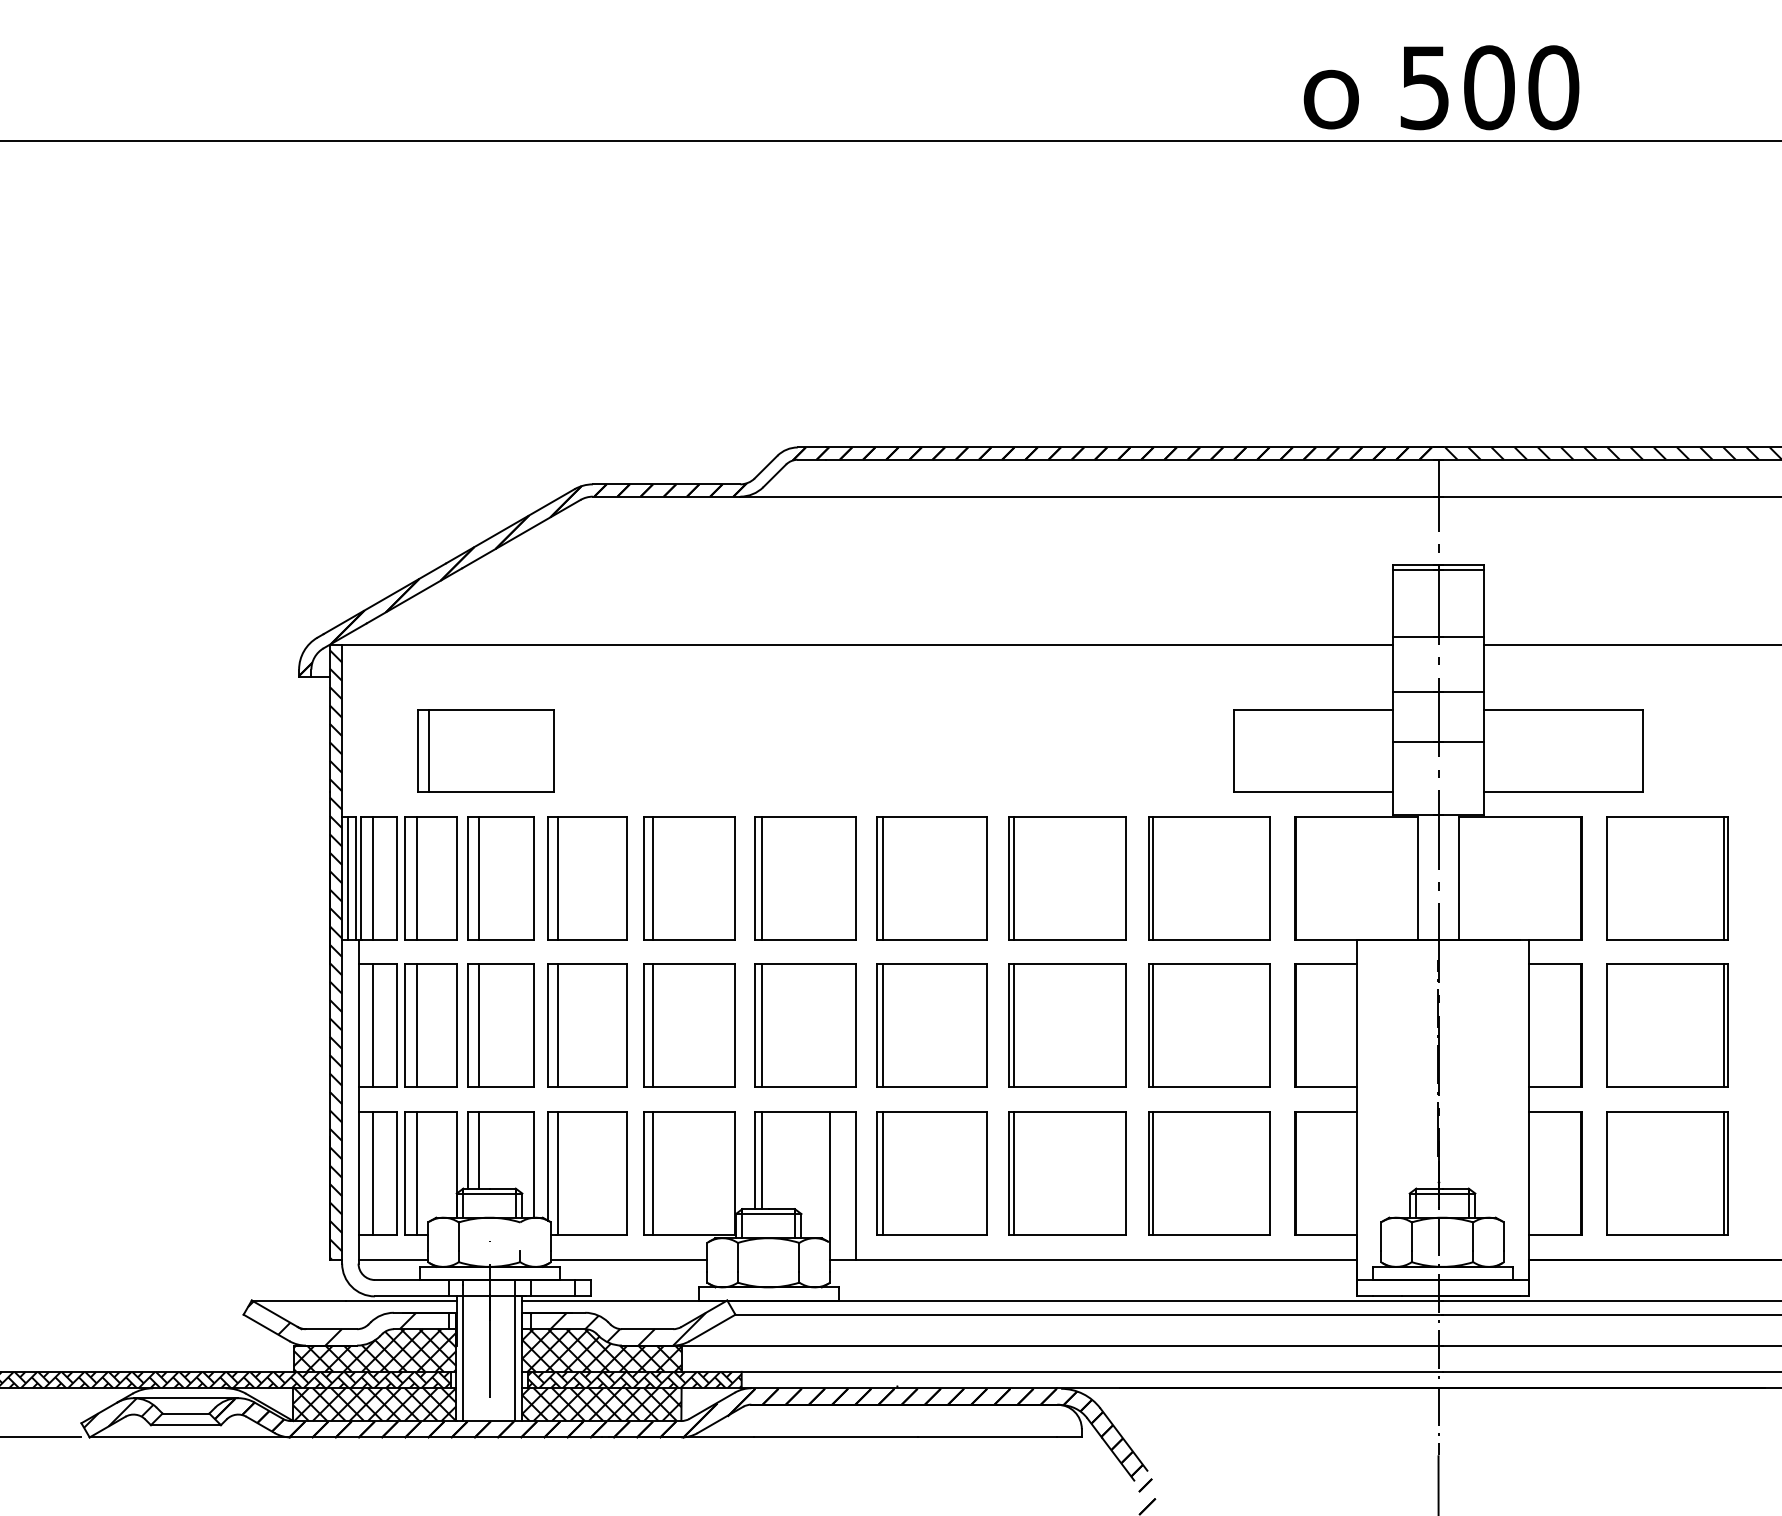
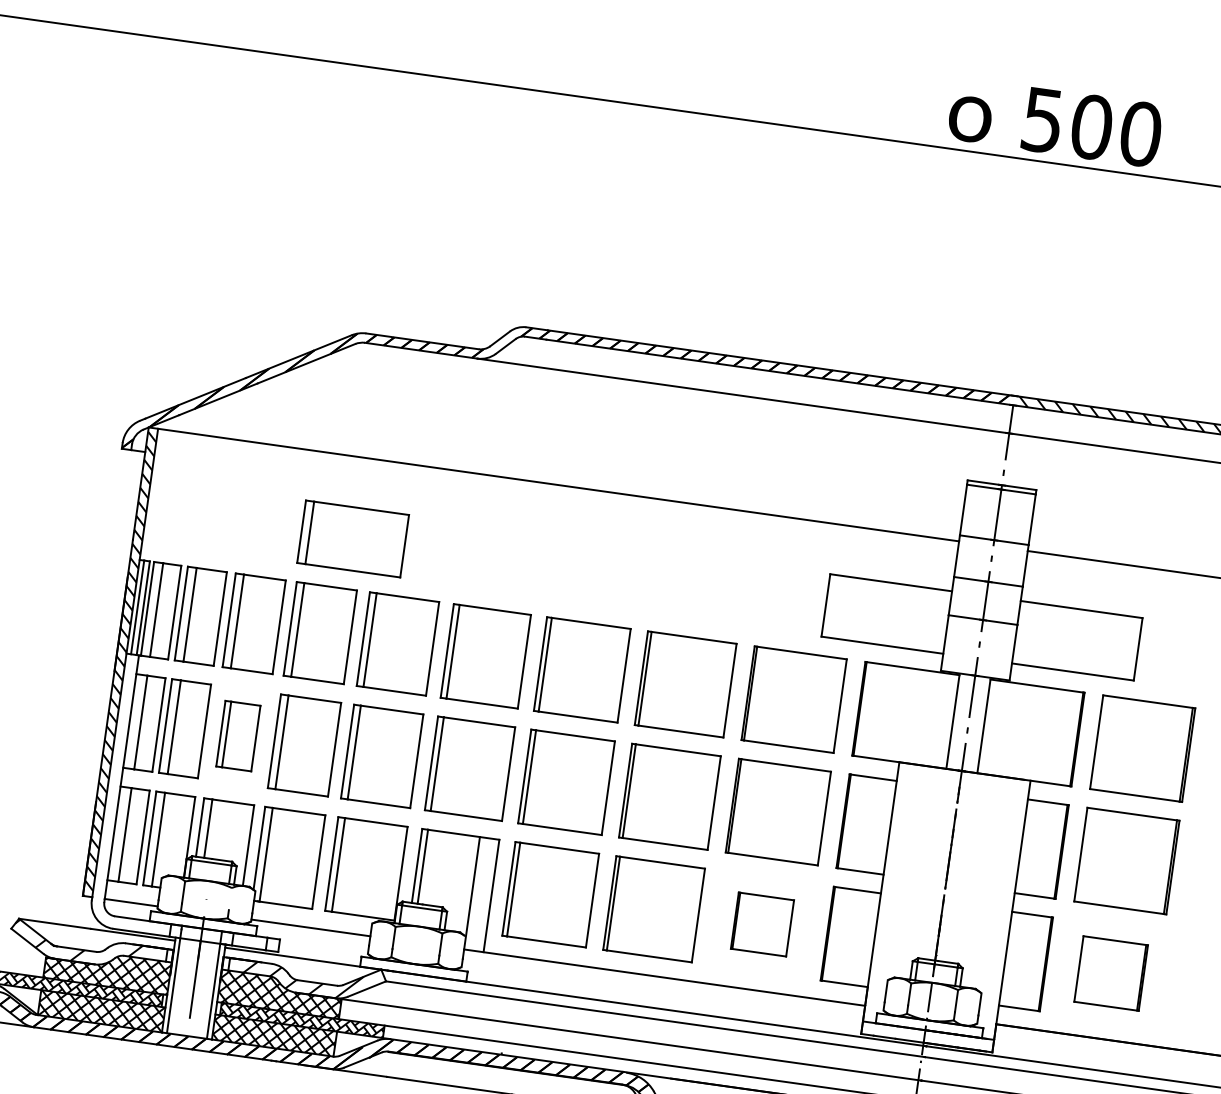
part: (485, 750) -> (352, 538), moved
part: (500, 1025) -> (237, 735), size x0.7
part: (1209, 1173) -> (762, 924), size x0.6
part: (1667, 1173) -> (1111, 973), size x0.7

